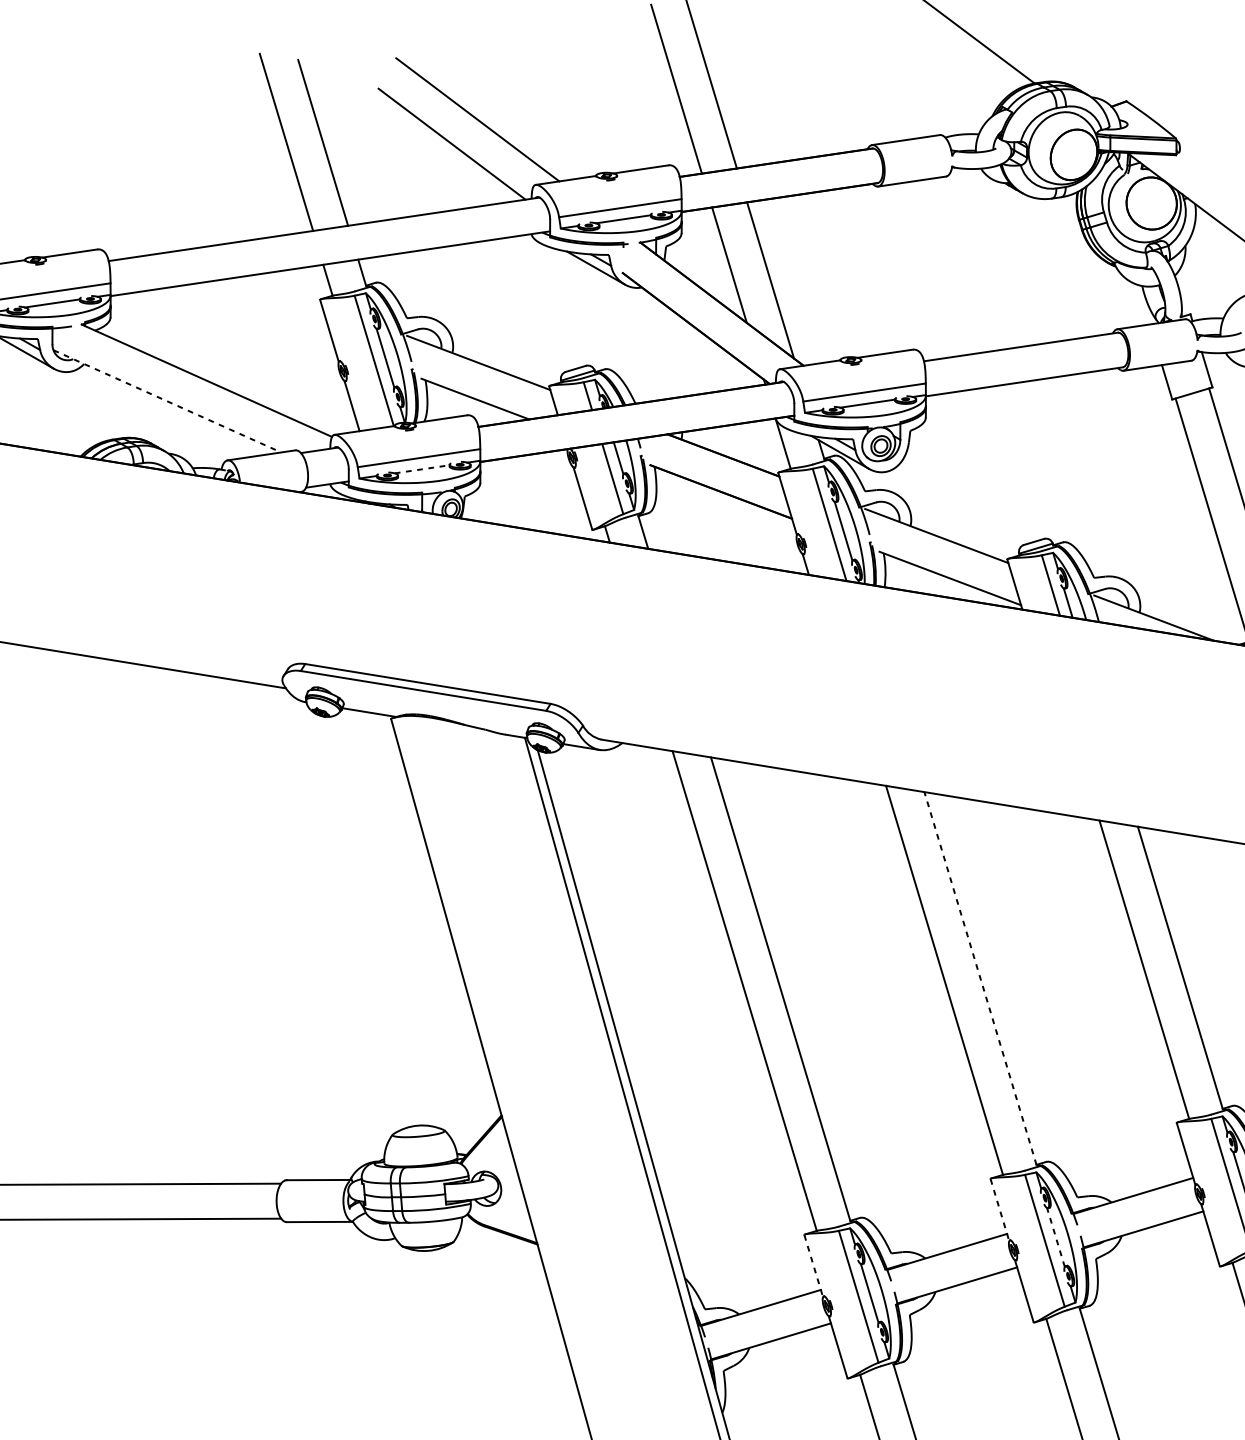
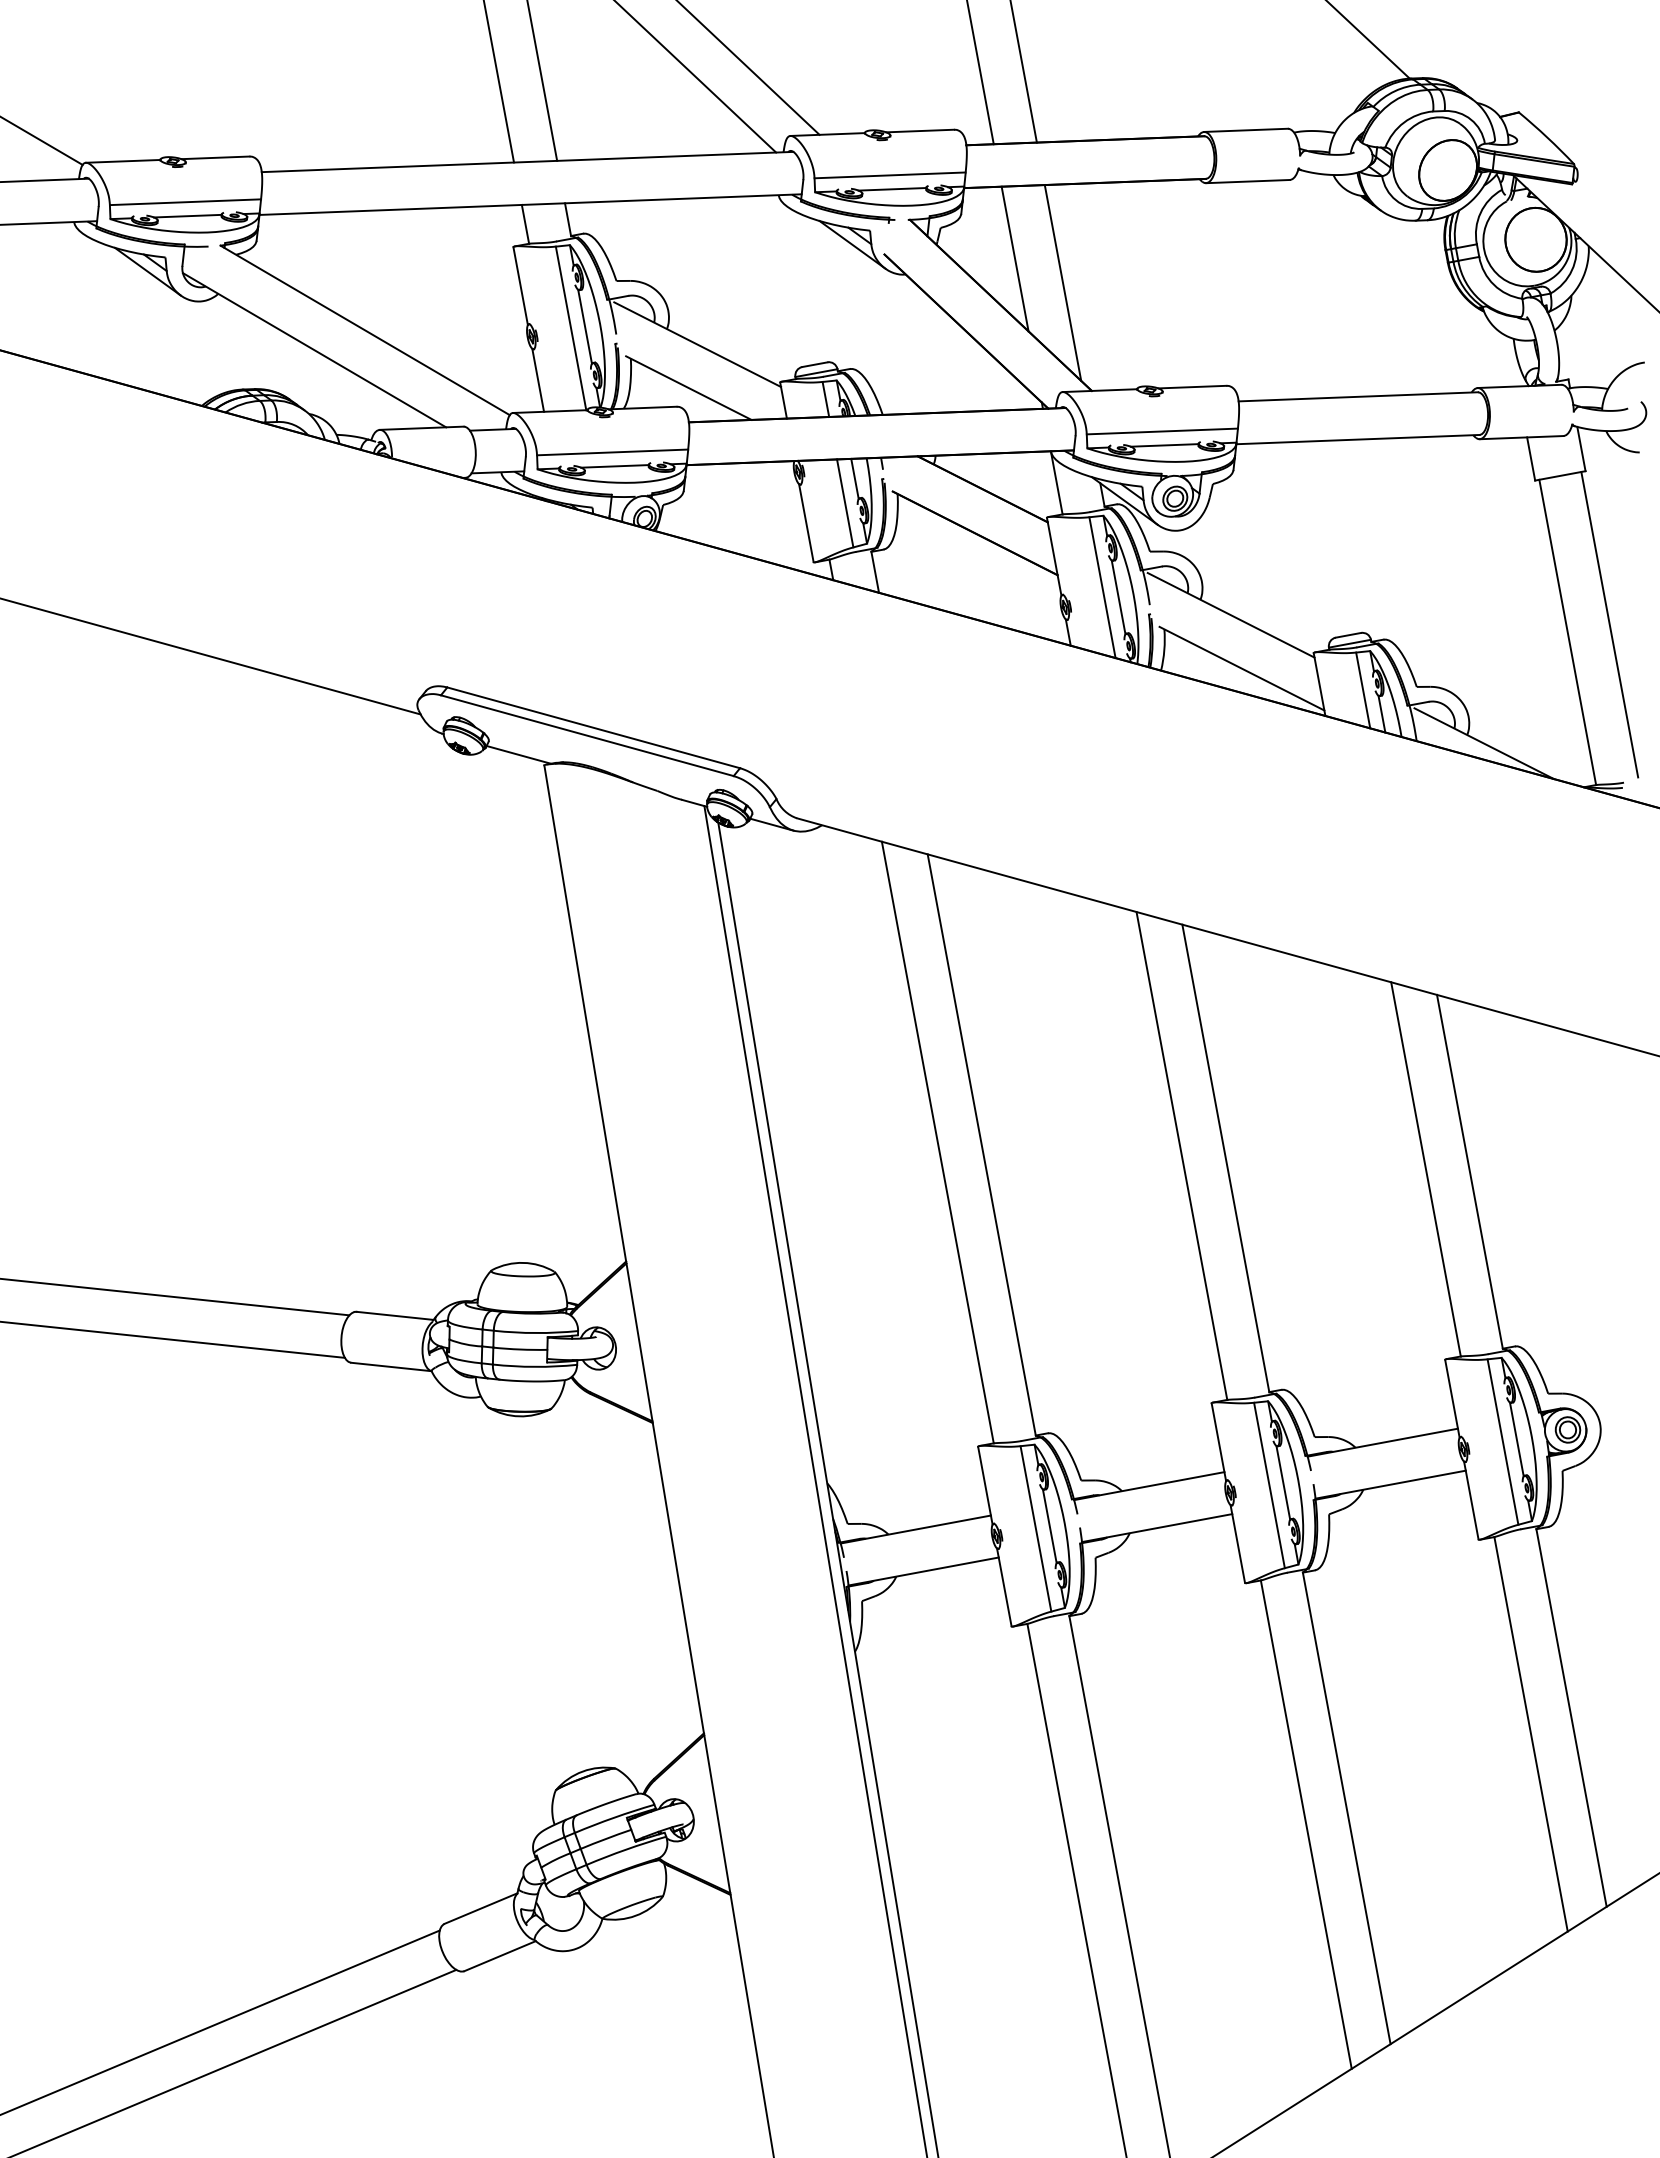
line: (167, 401) -> (314, 350), dashed -> solid
line: (422, 469) -> (615, 466), dashed -> solid
line: (980, 978) -> (1225, 1158), dashed -> solid
line: (999, 1210) -> (1218, 1442), dashed -> solid
line: (1056, 1237) -> (1283, 1482), dashed -> solid
line: (813, 1265) -> (985, 1485), dashed -> solid

